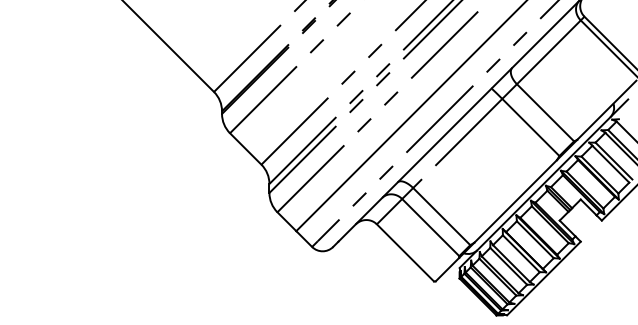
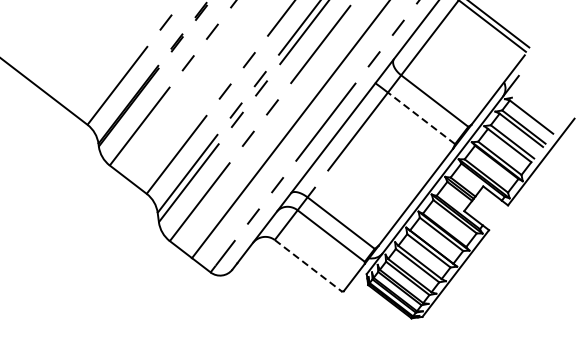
line: (530, 127) -> (421, 118), solid -> dashed
line: (405, 253) -> (308, 266), solid -> dashed

